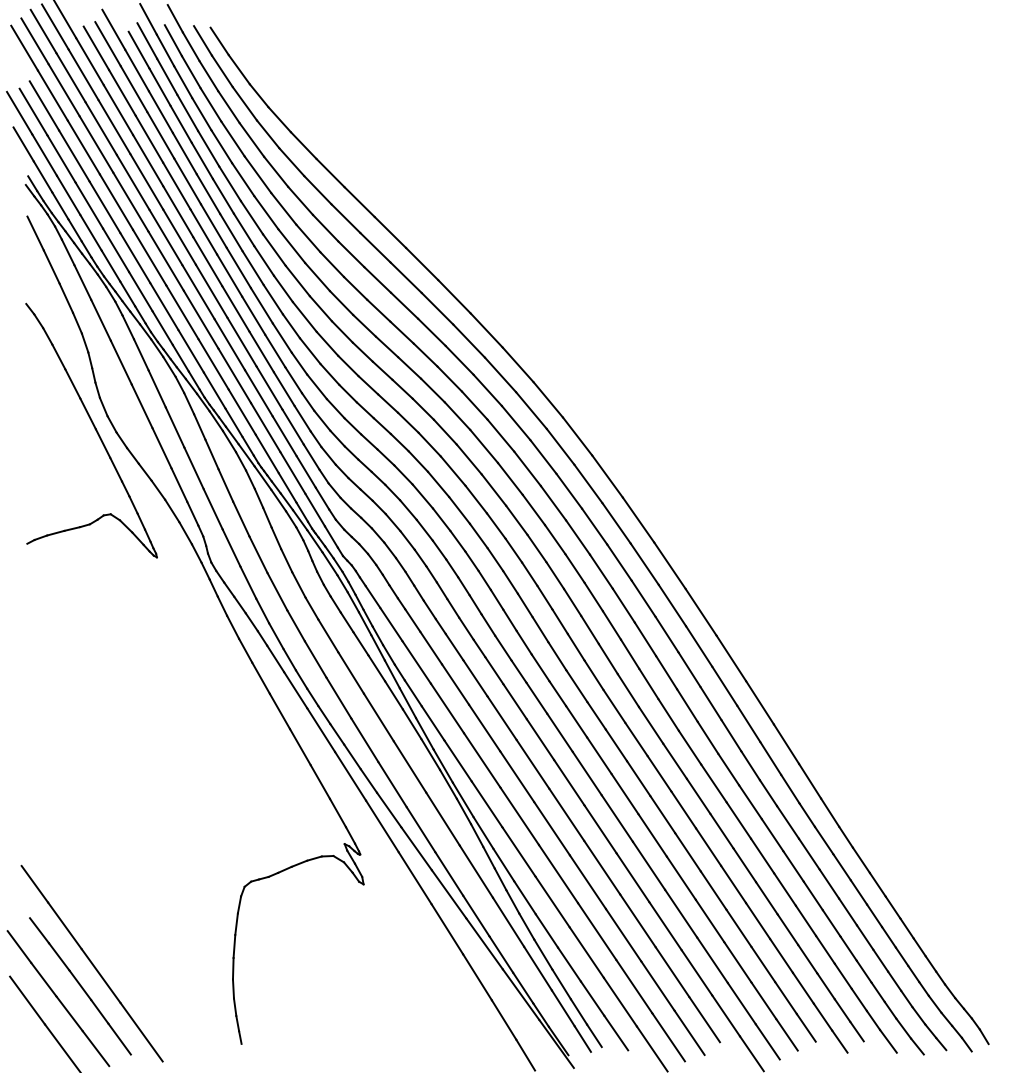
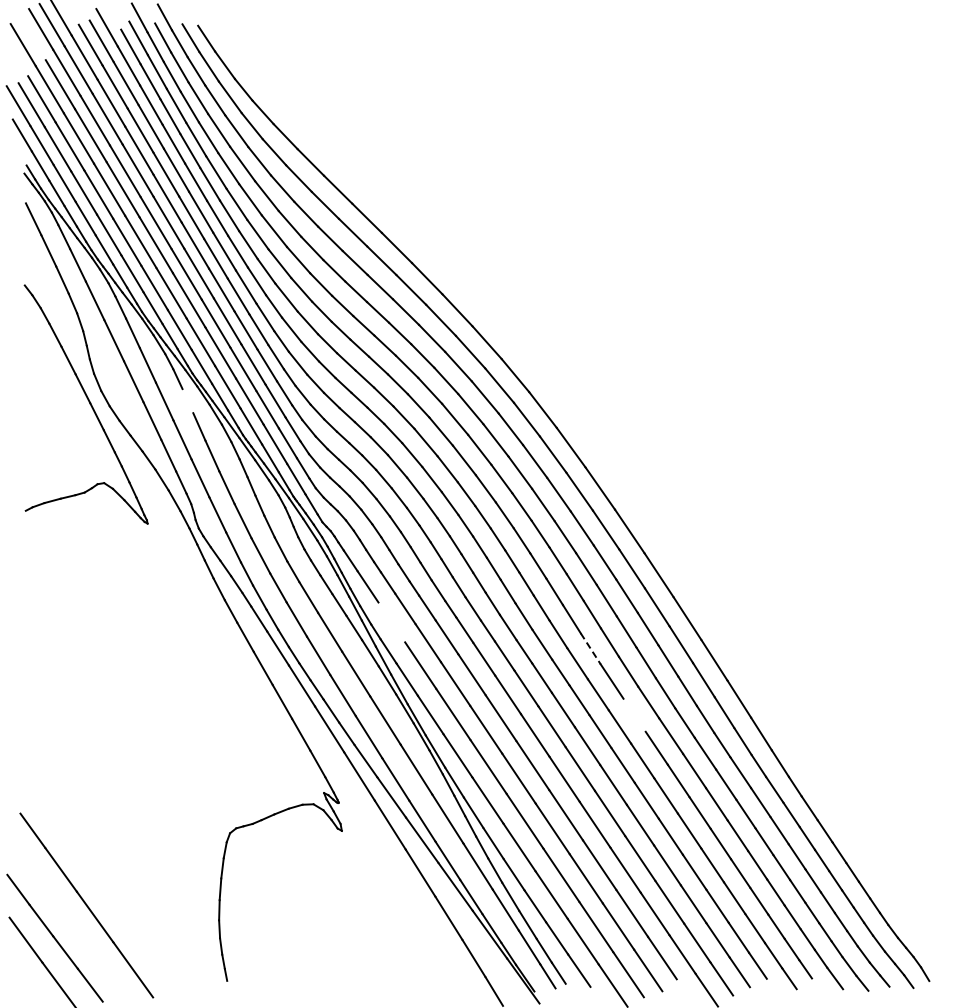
line: (34, 41) -> (32, 38), removed
line: (199, 427) -> (187, 401), removed
line: (416, 662) -> (391, 622), removed
line: (628, 691) -> (590, 649), solid -> dashed
line: (674, 760) -> (634, 714), removed
line: (80, 986) -> (75, 926), removed

